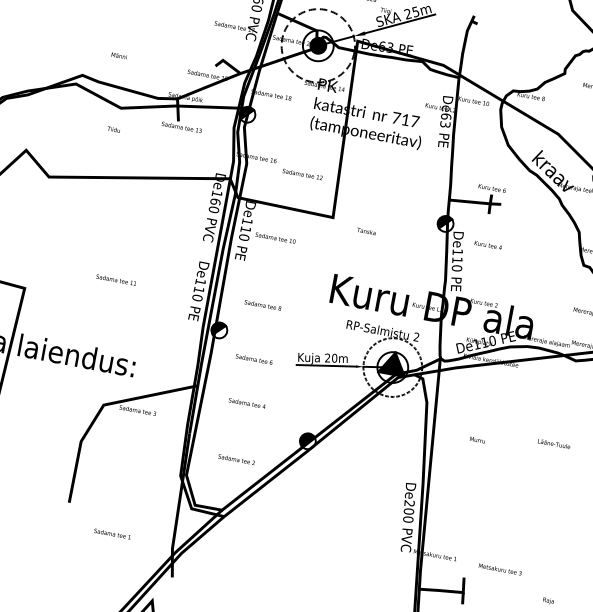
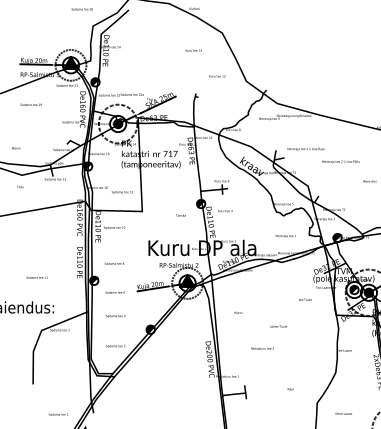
text: (365, 231) -> (180, 215), moved
text: (115, 279) -> (36, 277), moved
text: (554, 443) -> (278, 326), moved
text: (112, 534) -> (58, 414), moved
text: (500, 569) -> (262, 348), moved

